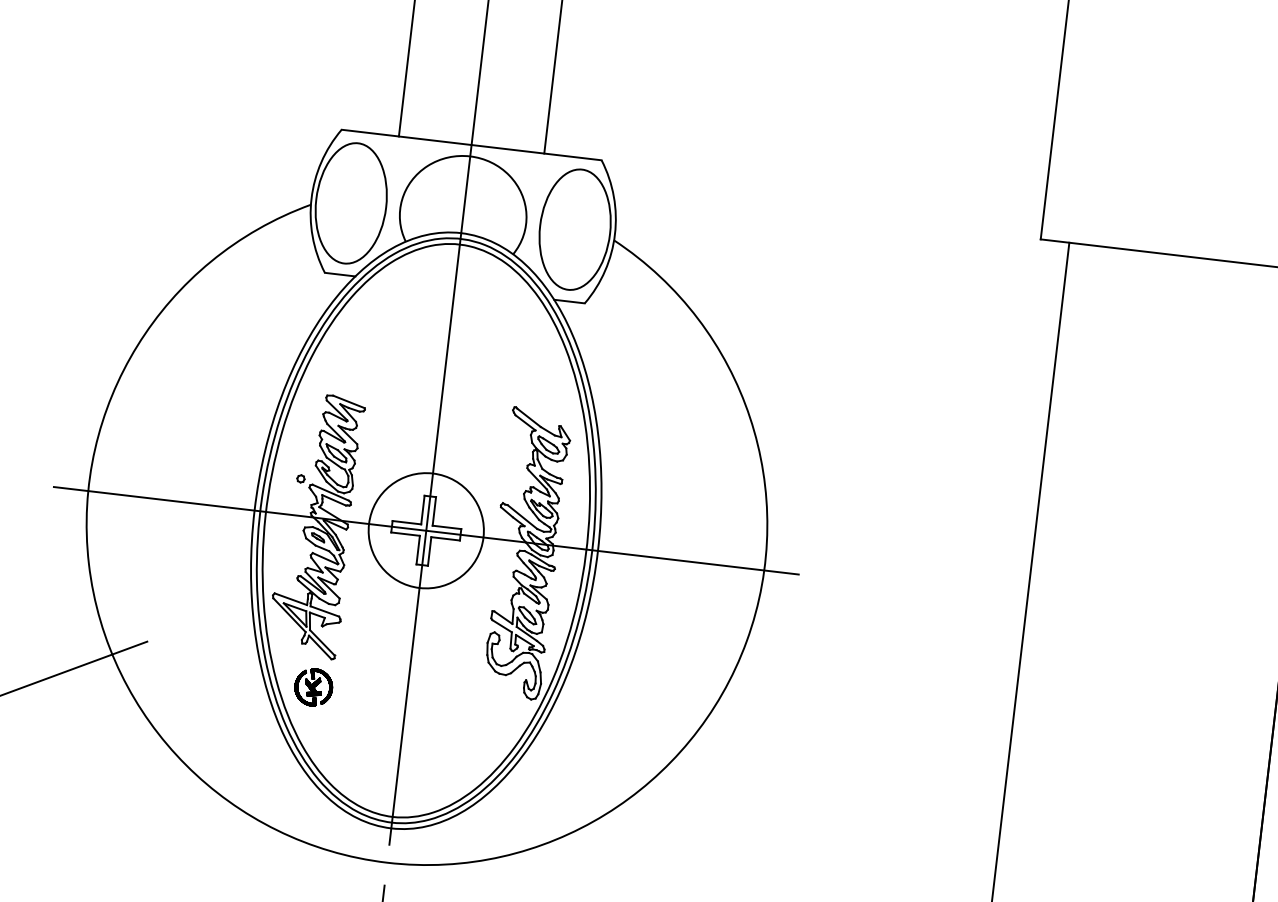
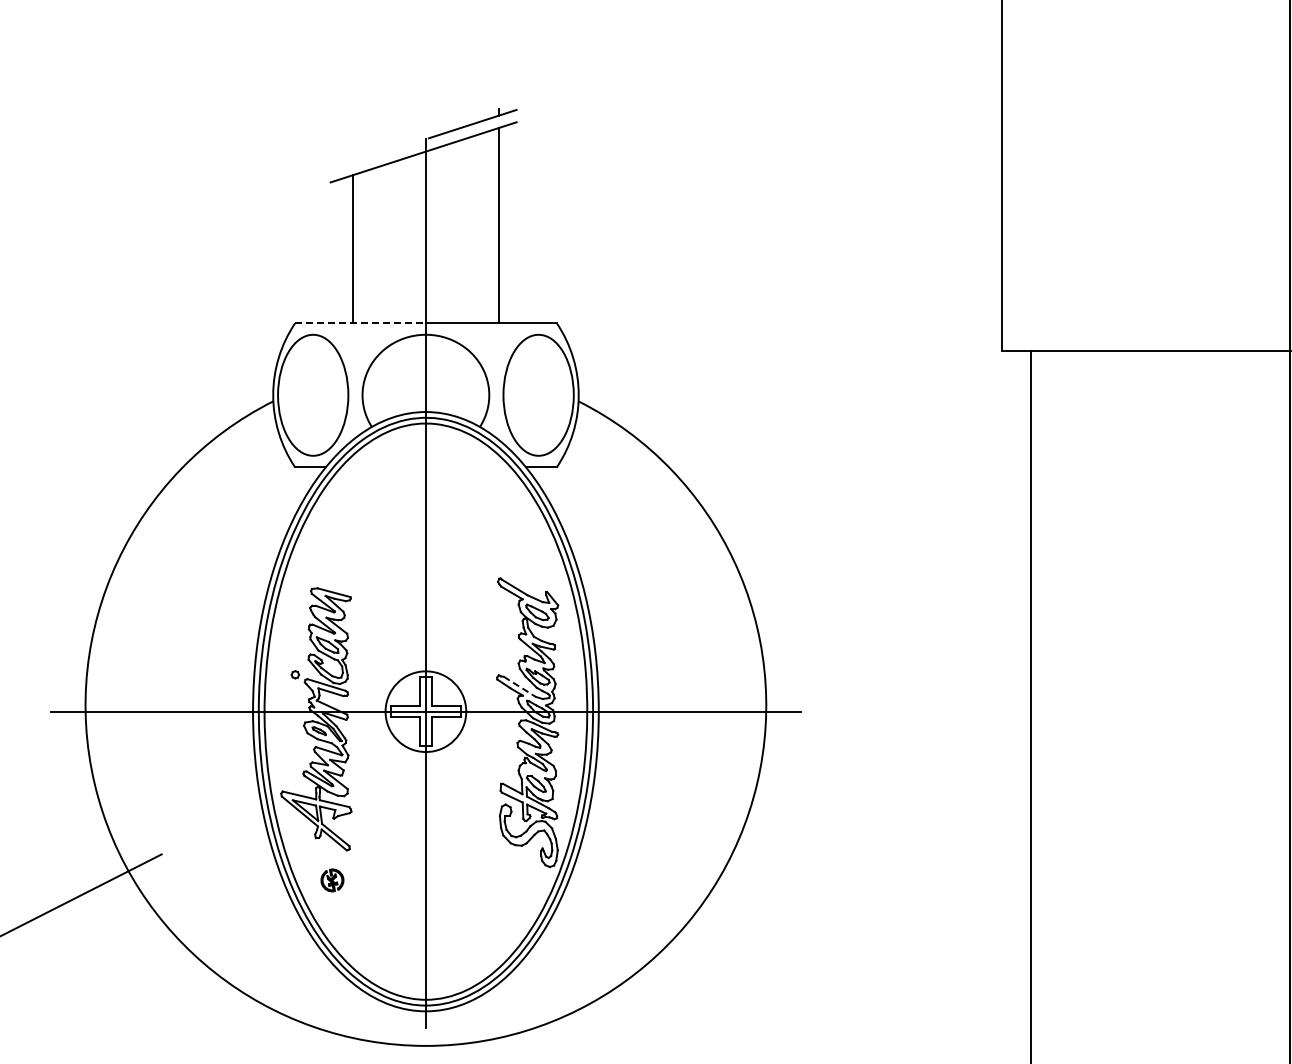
line: (407, 137) -> (361, 323), solid -> dashed
line: (522, 516) -> (519, 686), solid -> dashed
circle: (425, 530) -> (425, 711), size x0.7
part: (313, 687) -> (332, 880), size x0.6

